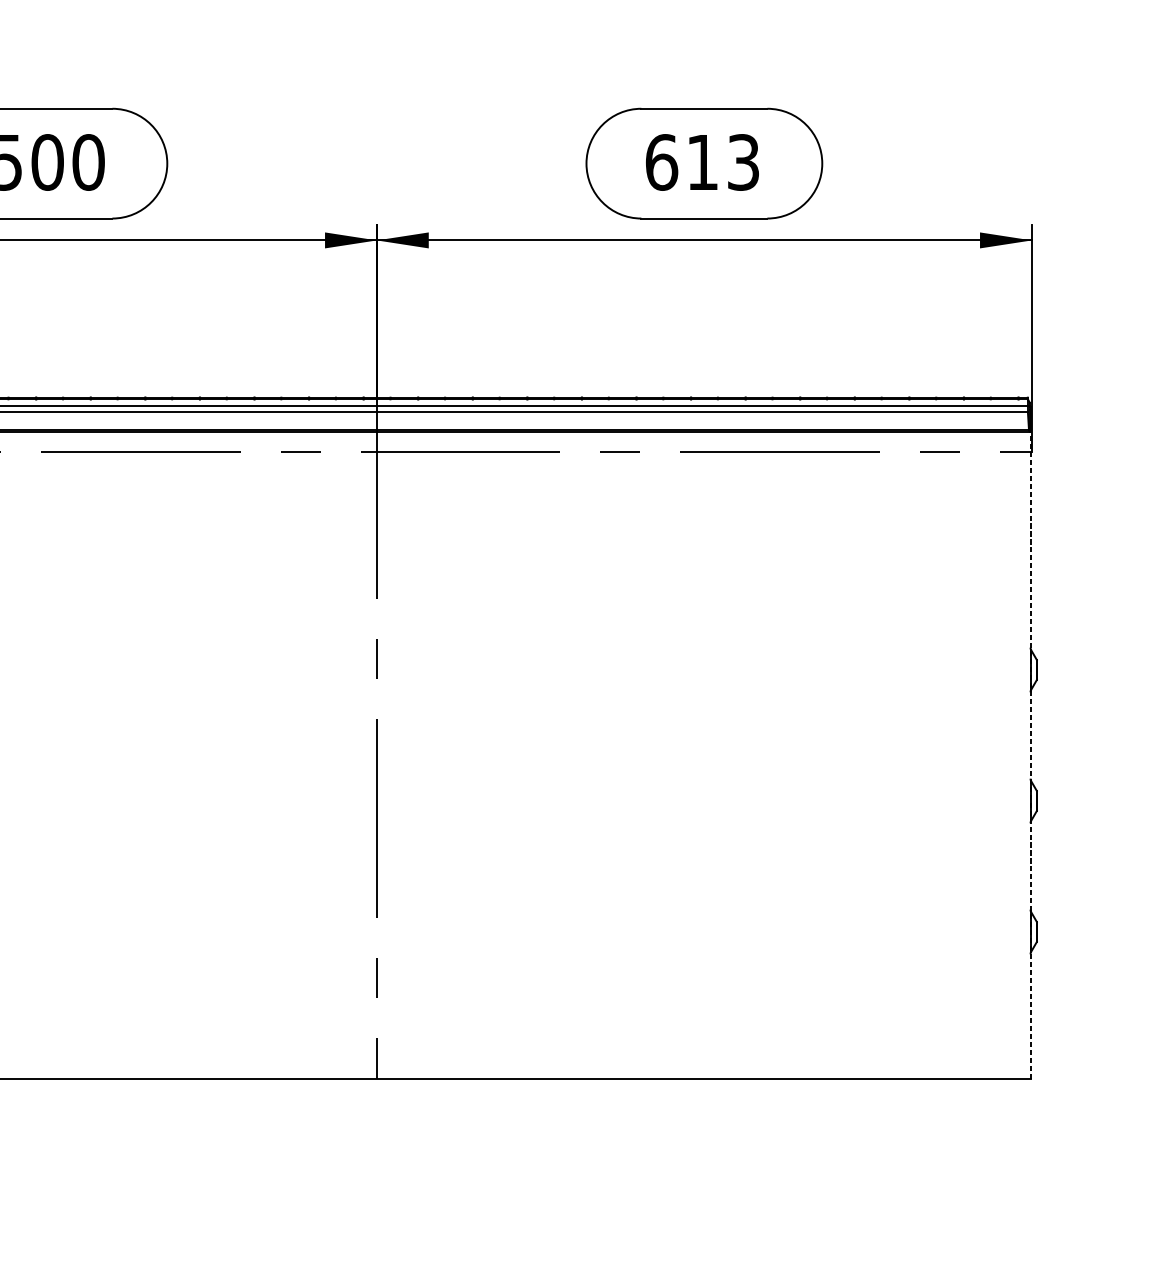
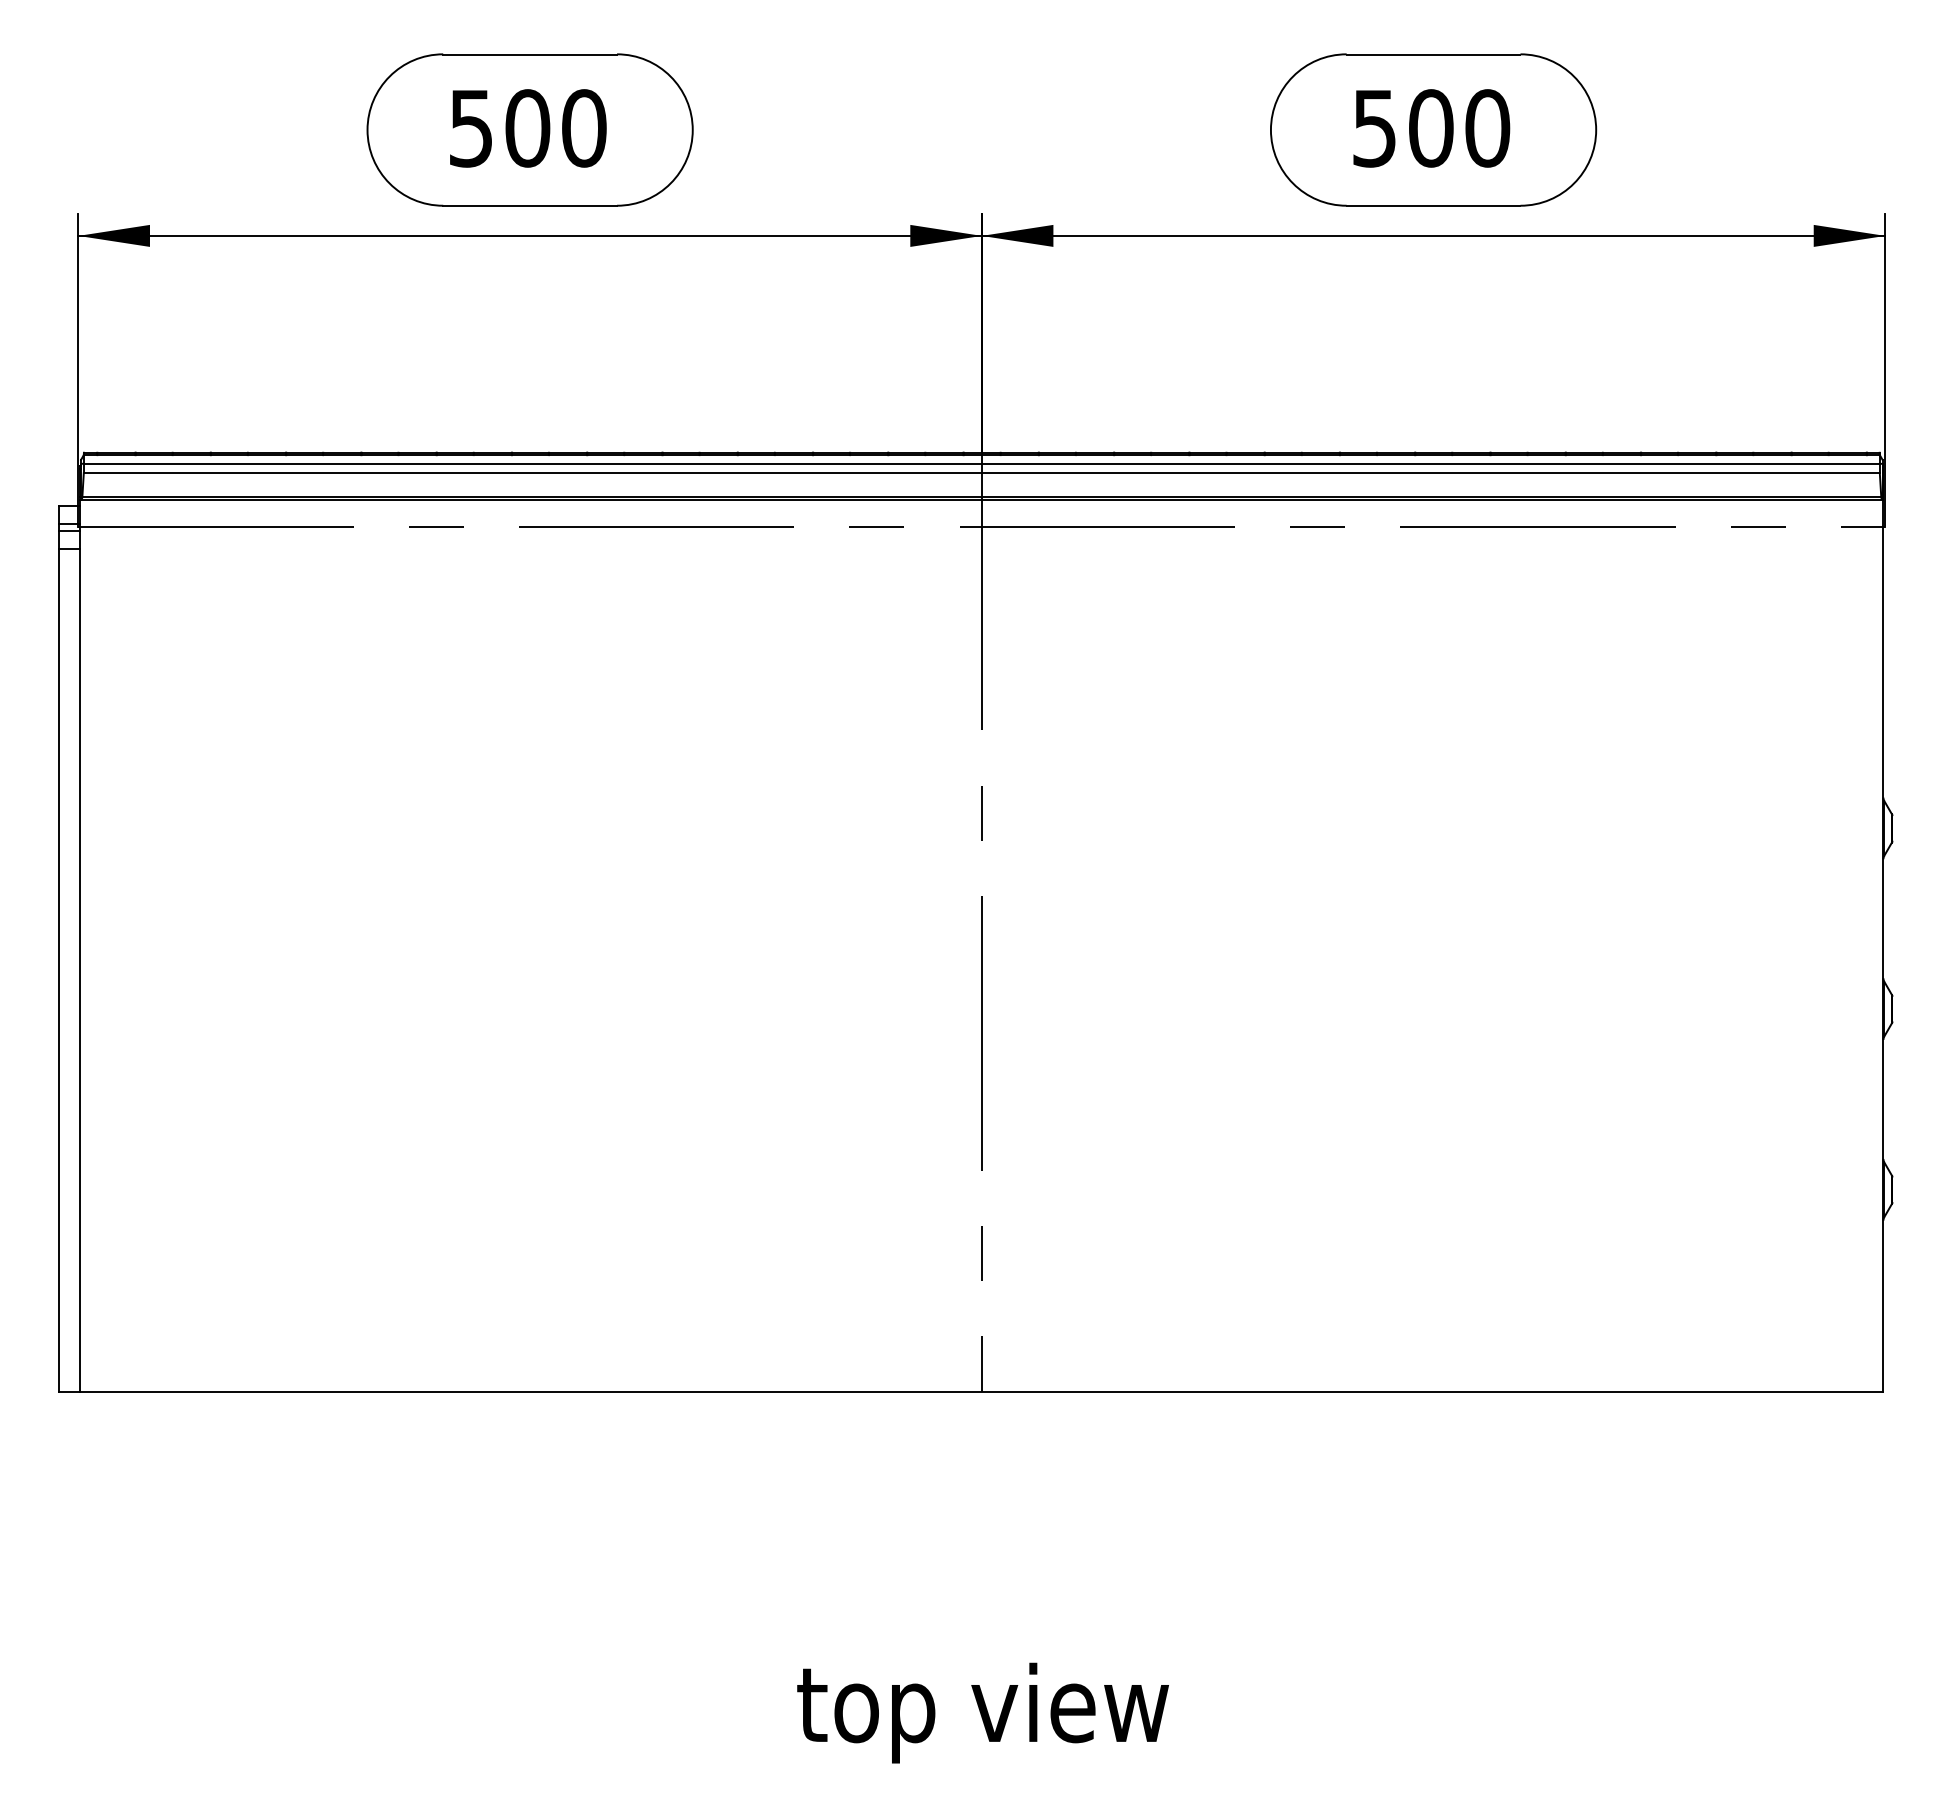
text: (702, 162) -> (1431, 128), 613 -> 500
line: (1030, 754) -> (1883, 945), dashed -> solid

